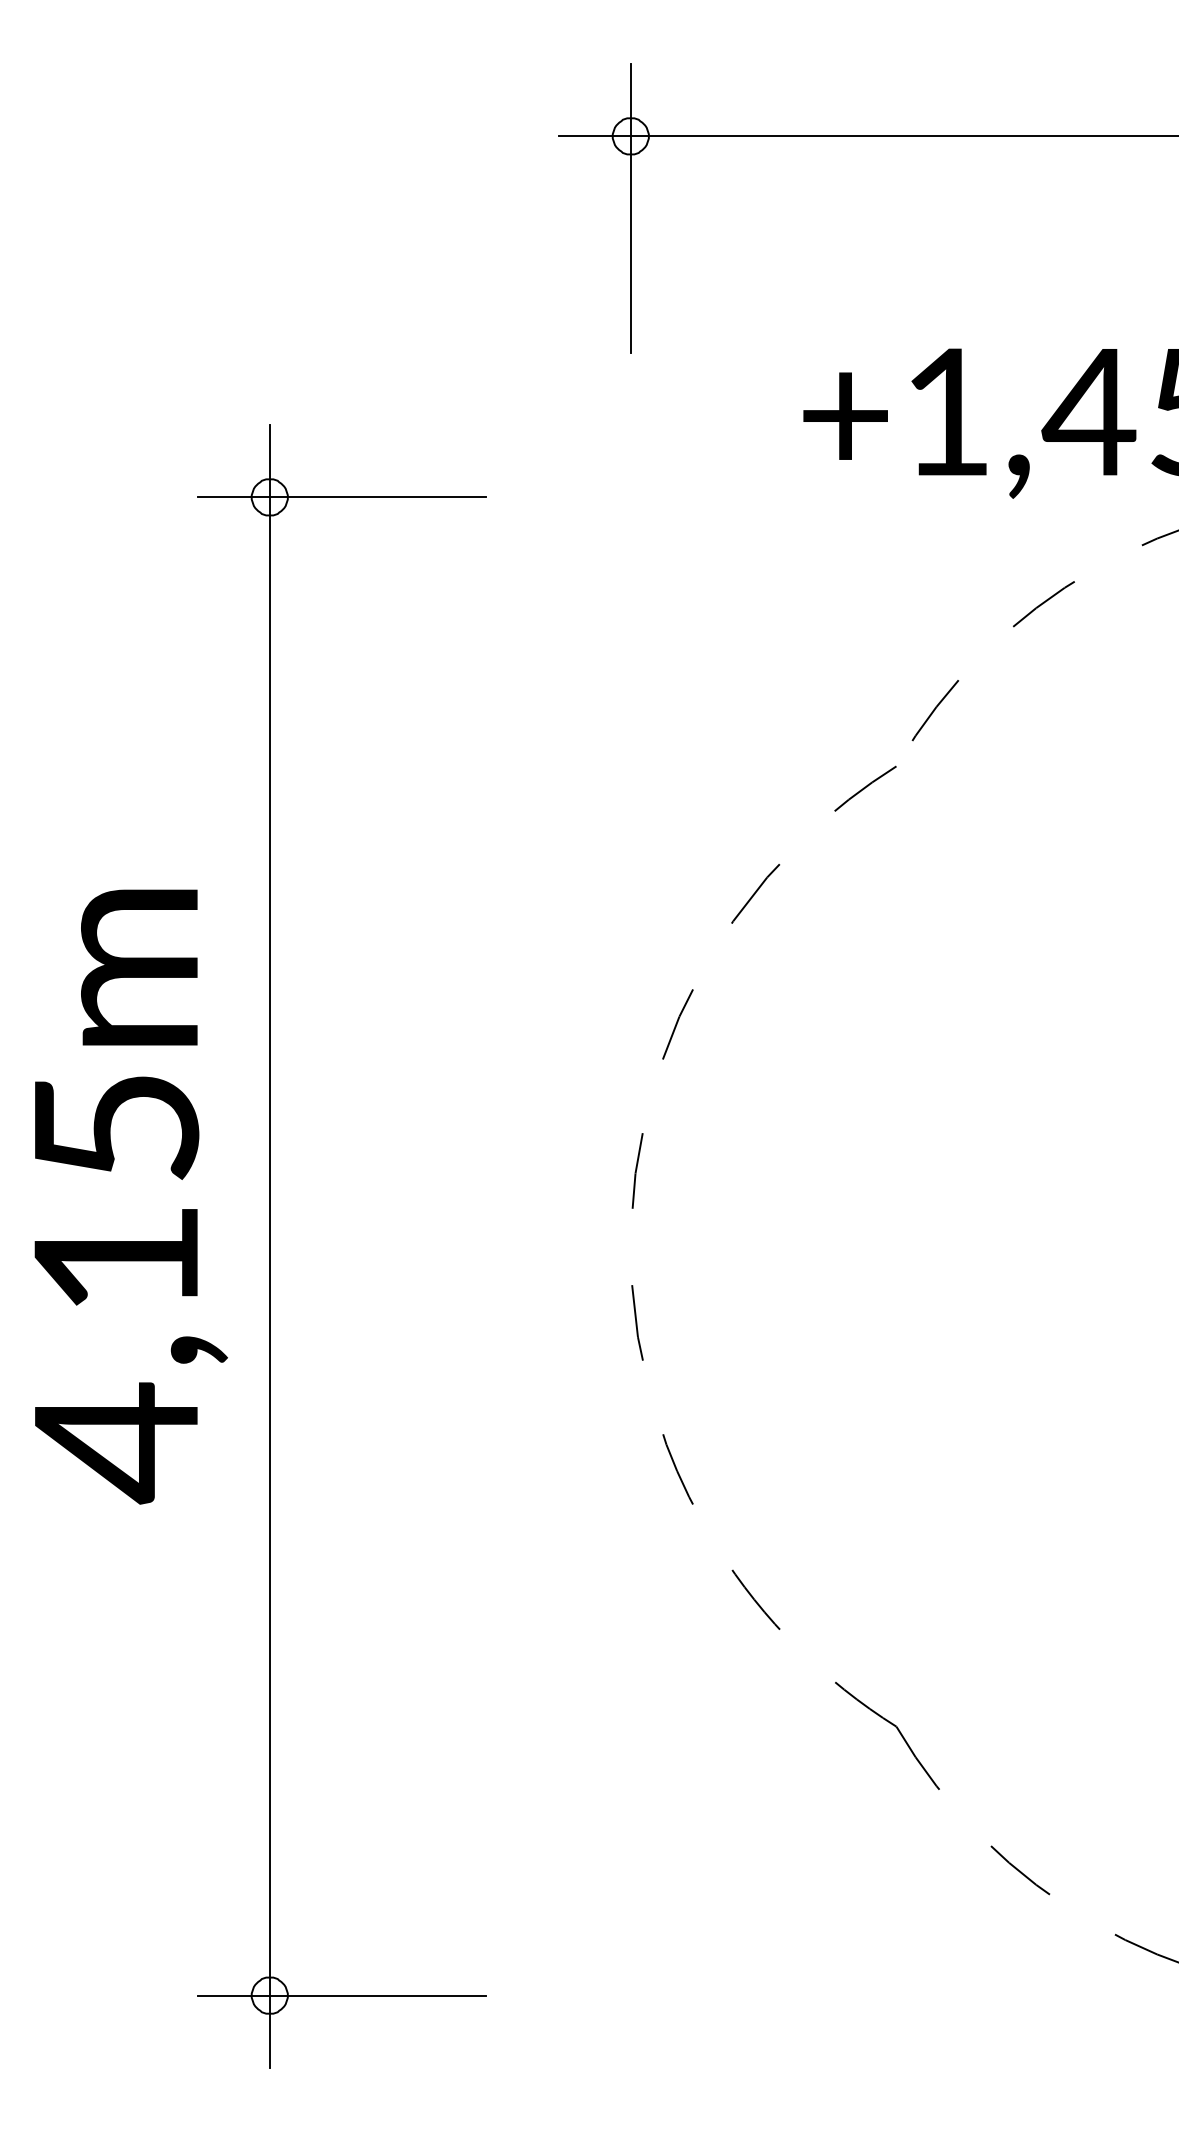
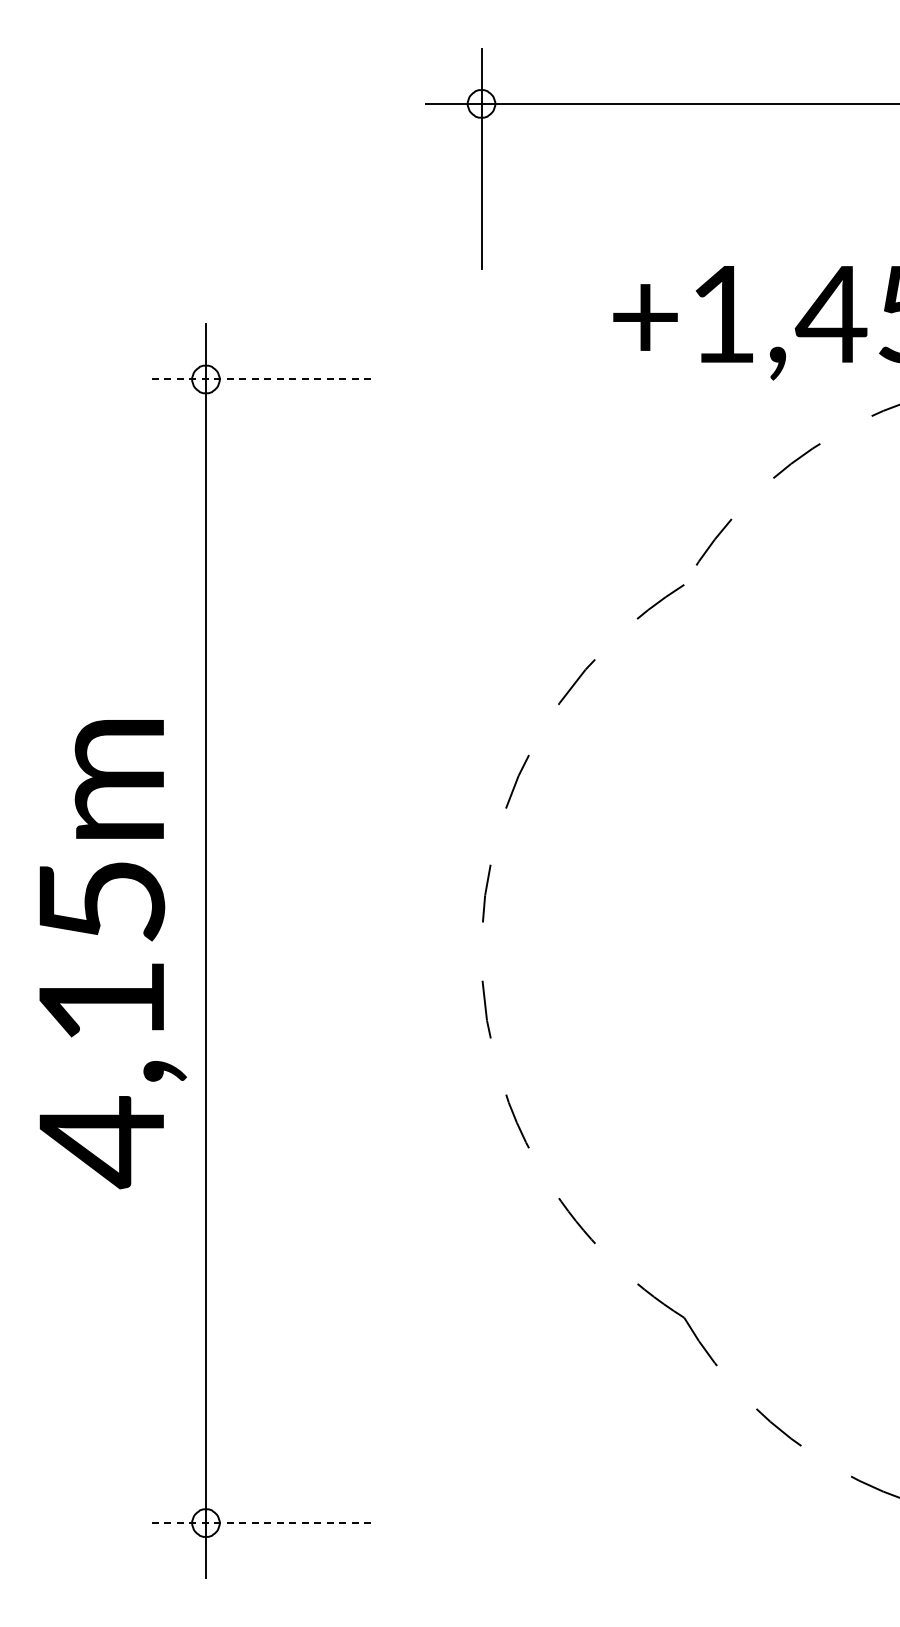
line: (341, 497) -> (260, 379), solid -> dashed
text: (130, 1197) -> (112, 954), moved
line: (341, 1996) -> (260, 1523), solid -> dashed

